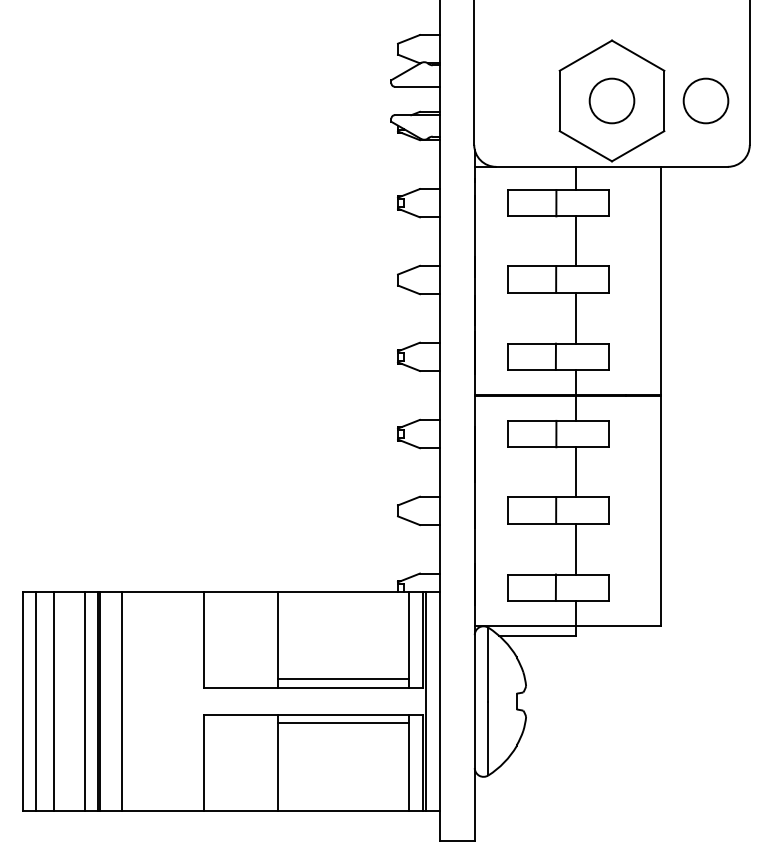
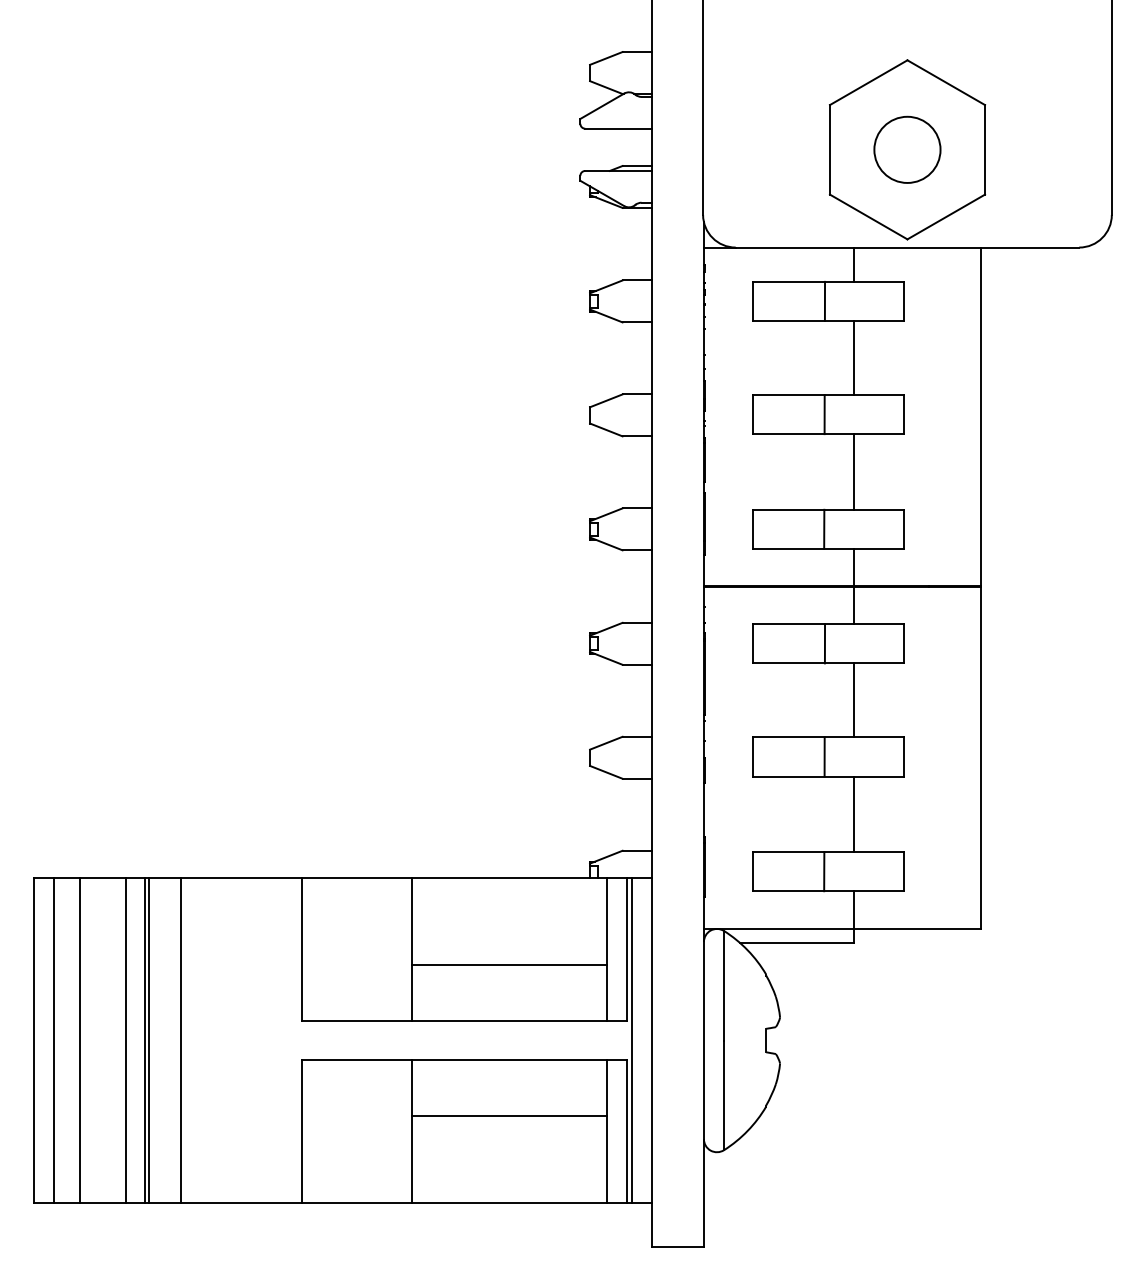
circle: (705, 100) -> (1046, 149), removed
line: (343, 678) -> (509, 964), moved
line: (343, 723) -> (509, 1116), moved

